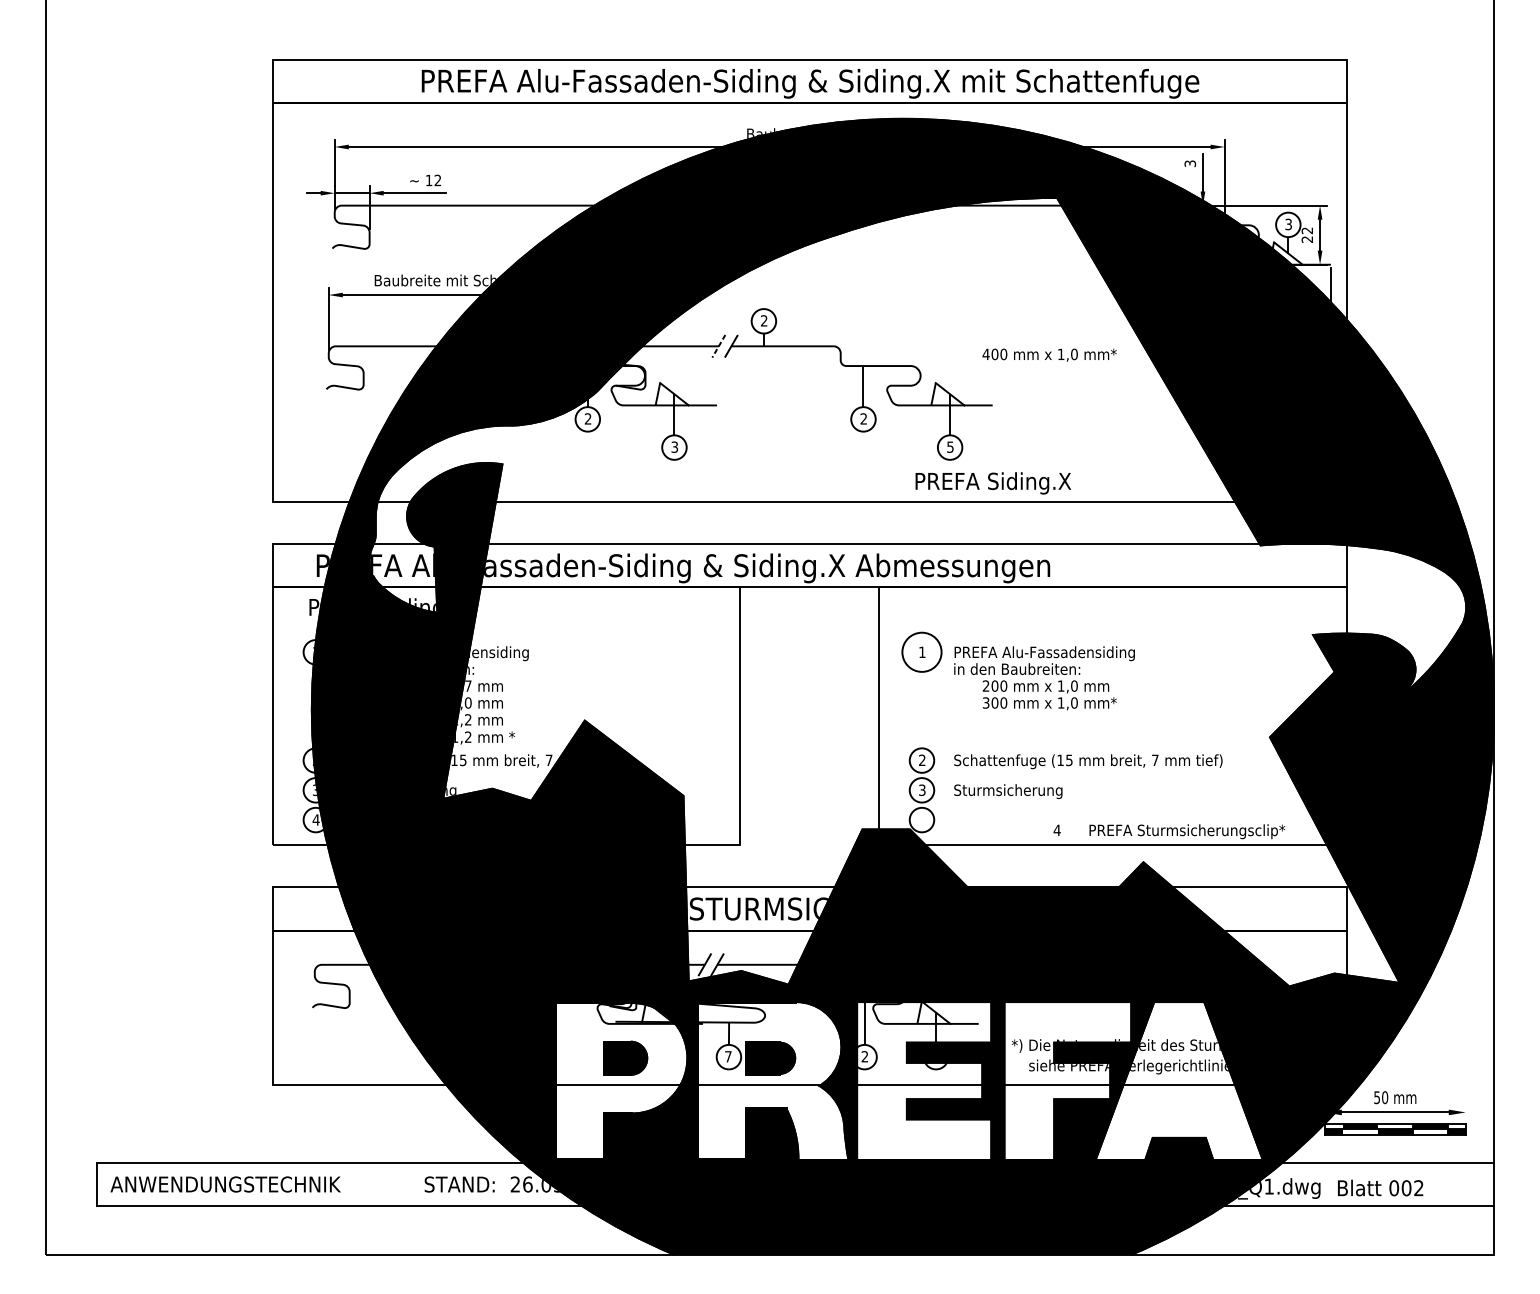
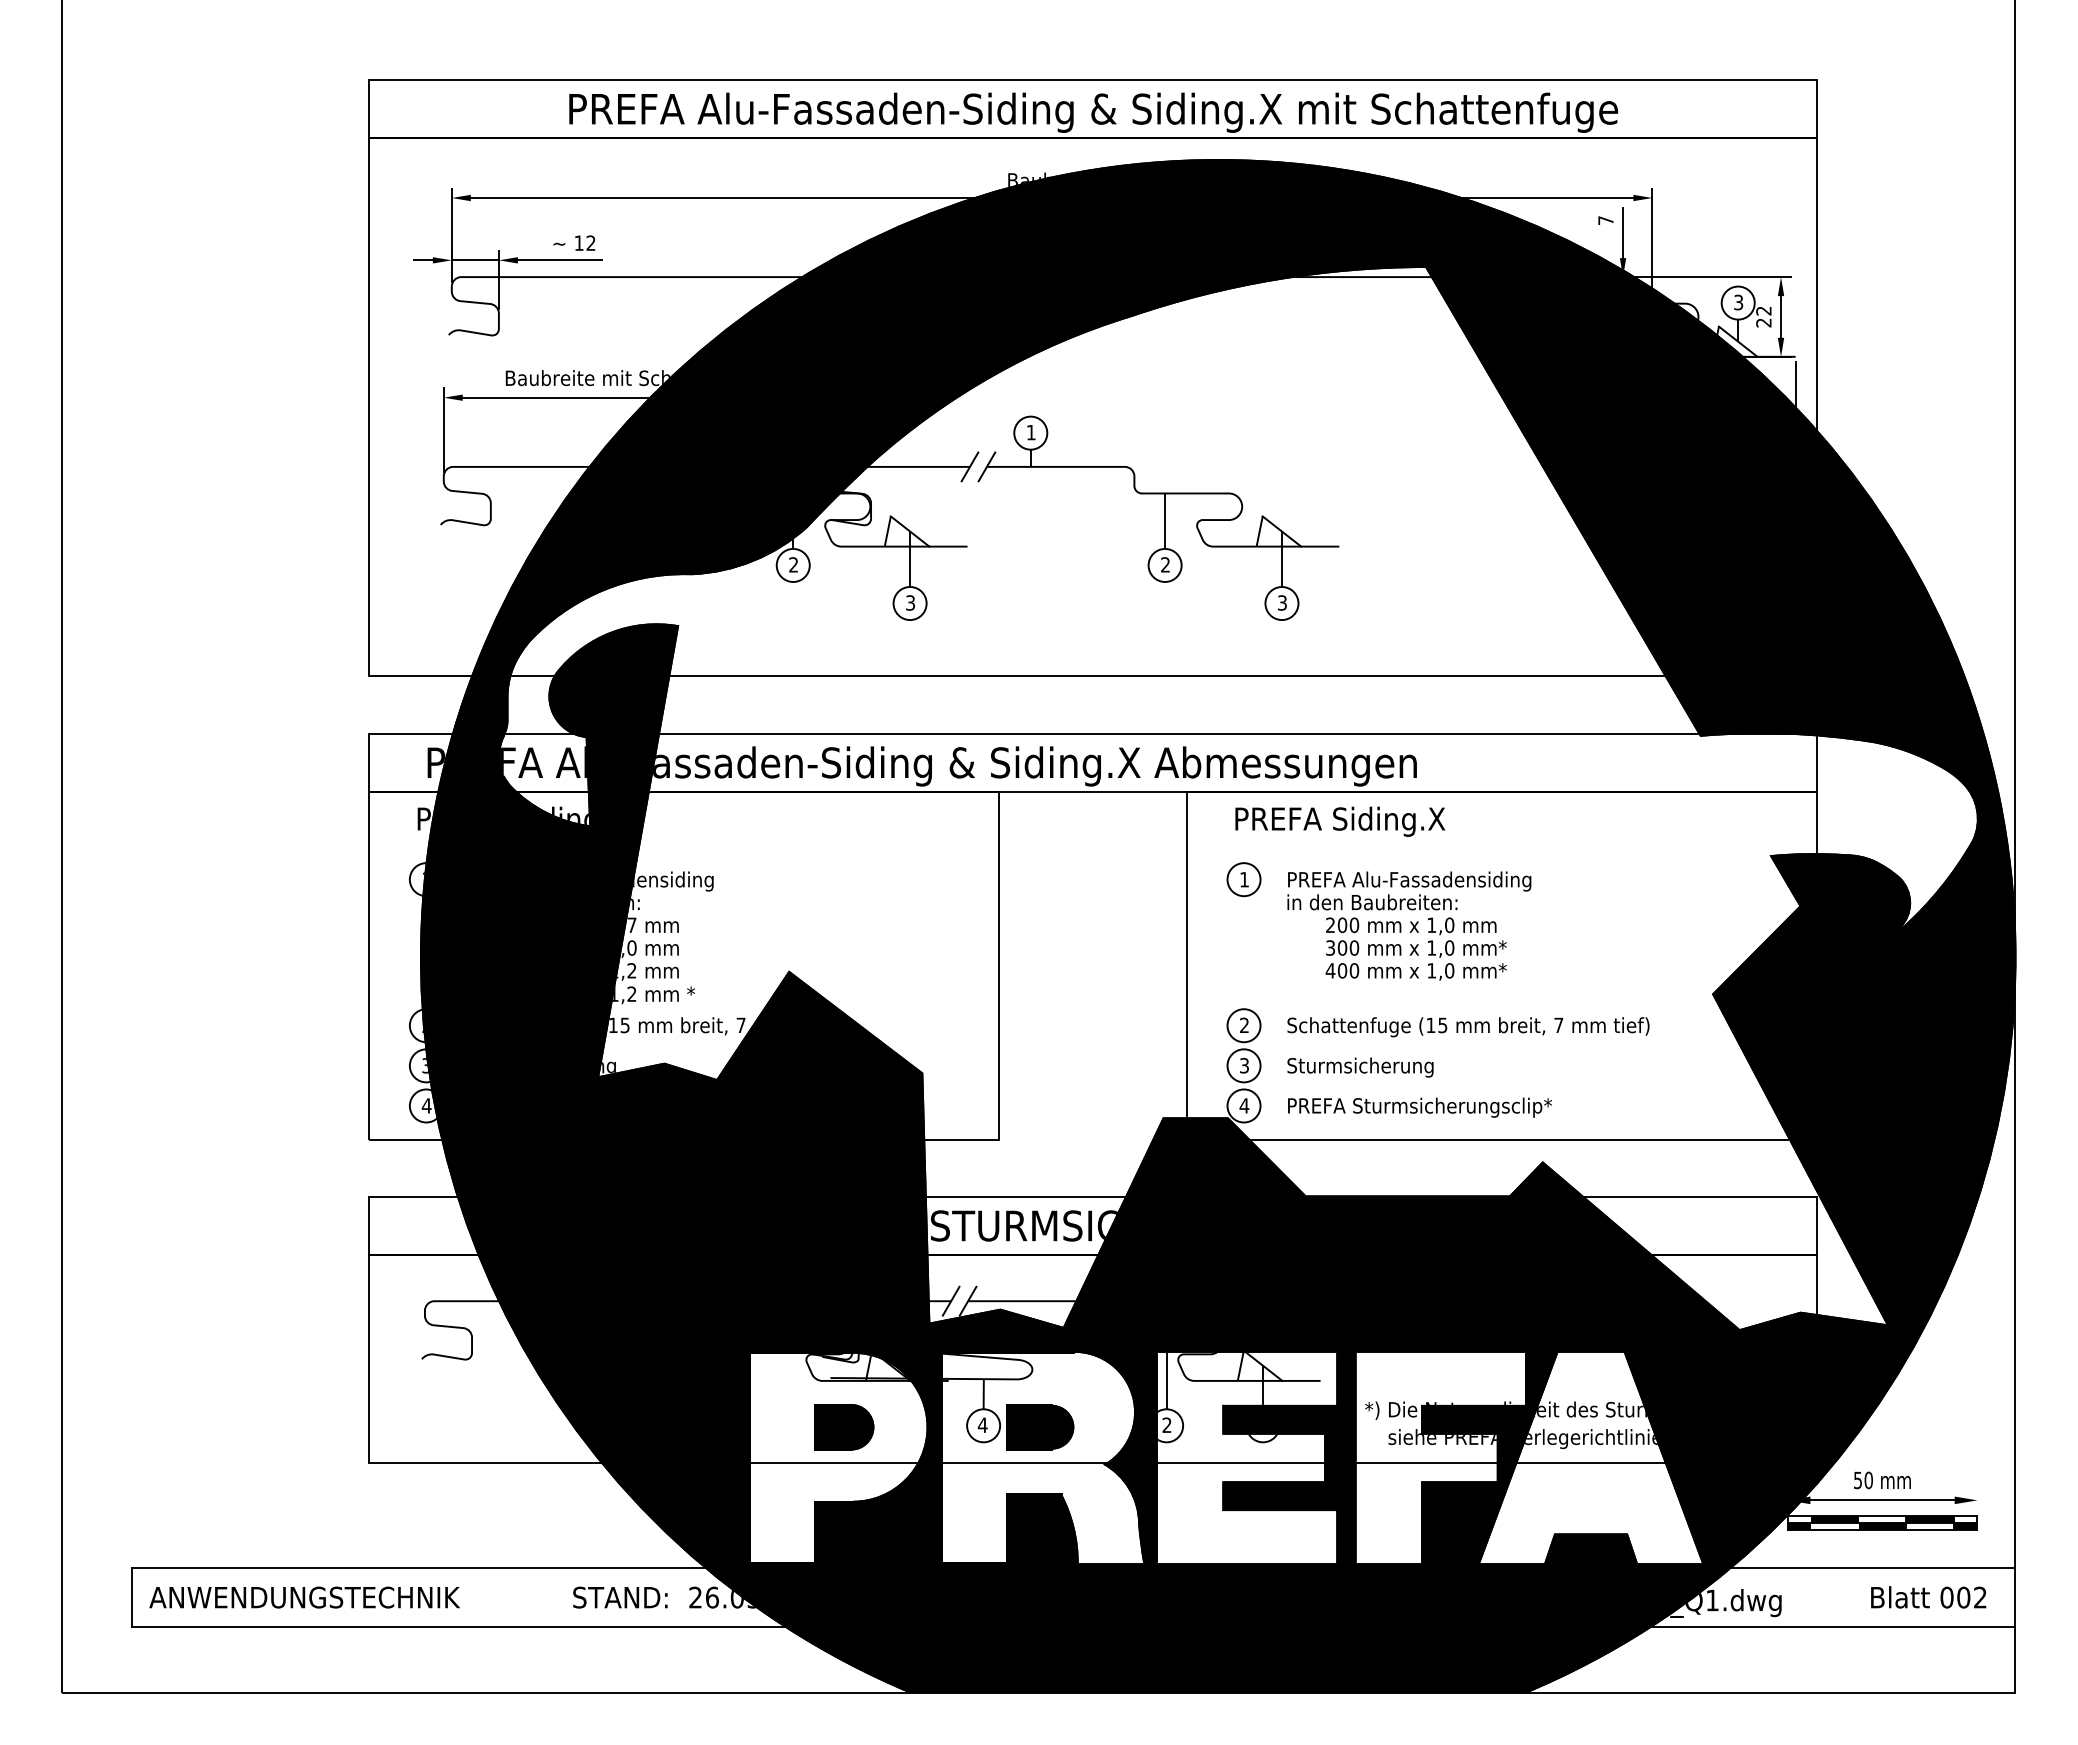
text: (1189, 163) -> (1605, 220), 3 -> 7
text: (763, 320) -> (1030, 432), 2 -> 1
line: (718, 346) -> (969, 466), dashed -> solid
text: (1049, 354) -> (1415, 971), moved
text: (950, 446) -> (1282, 602), 5 -> 3
text: (993, 483) -> (1340, 821), moved
circle: (921, 652) -> (1243, 879), size x0.62
text: (1169, 831) -> (1395, 1107), moved
text: (728, 1056) -> (982, 1424), 7 -> 4
text: (1380, 1188) -> (1928, 1597), moved

